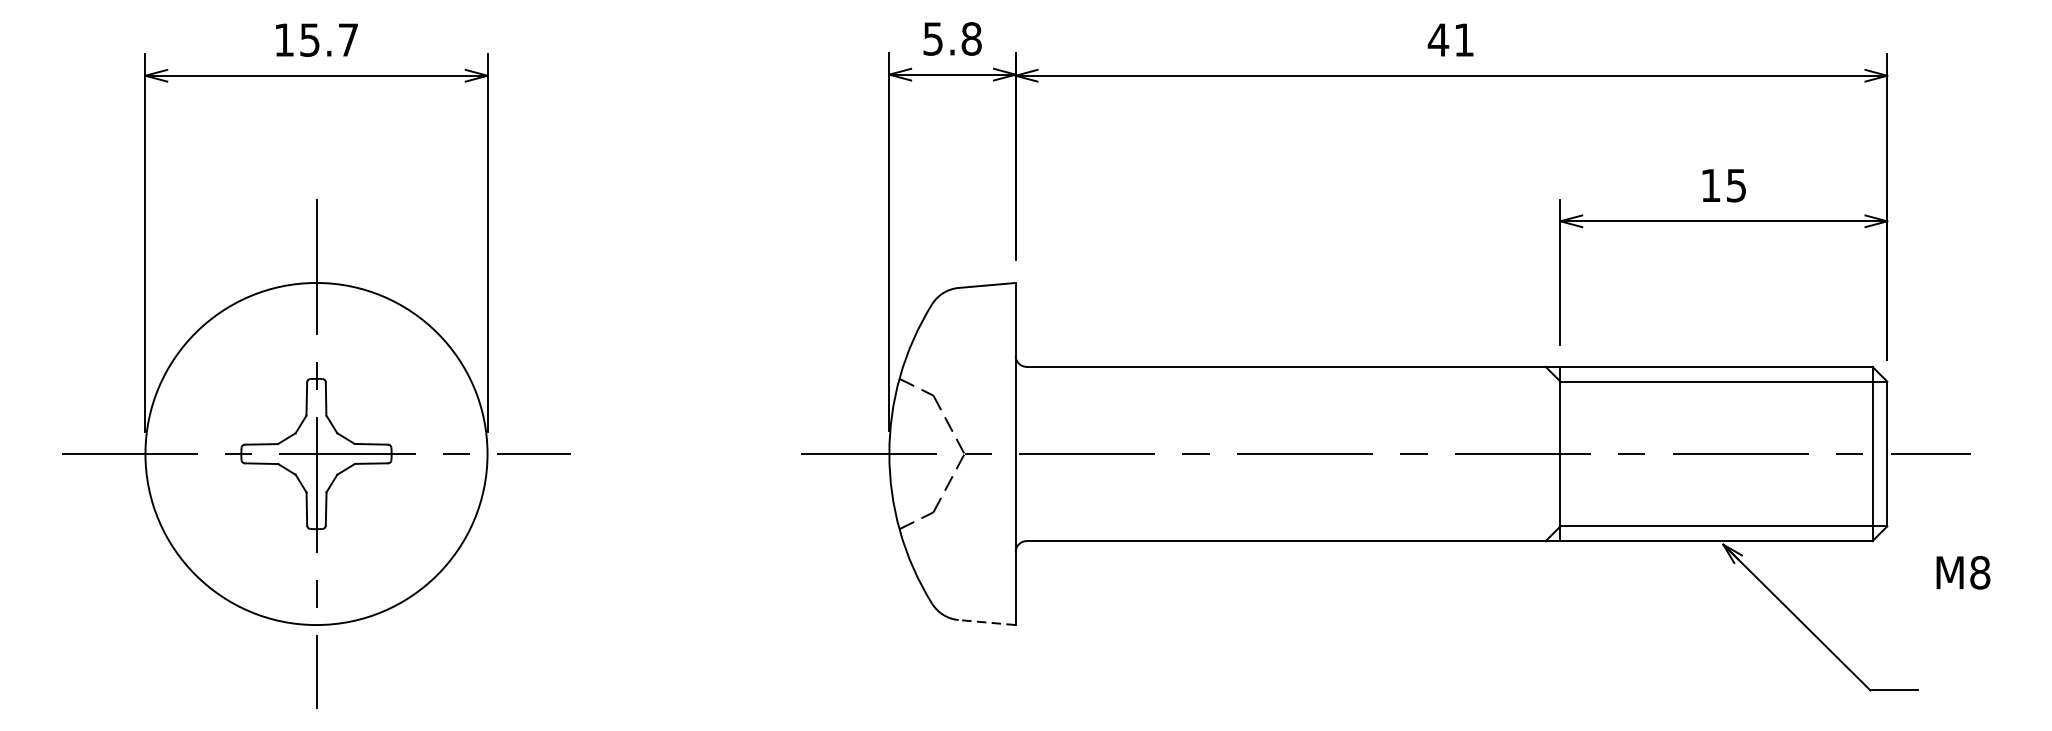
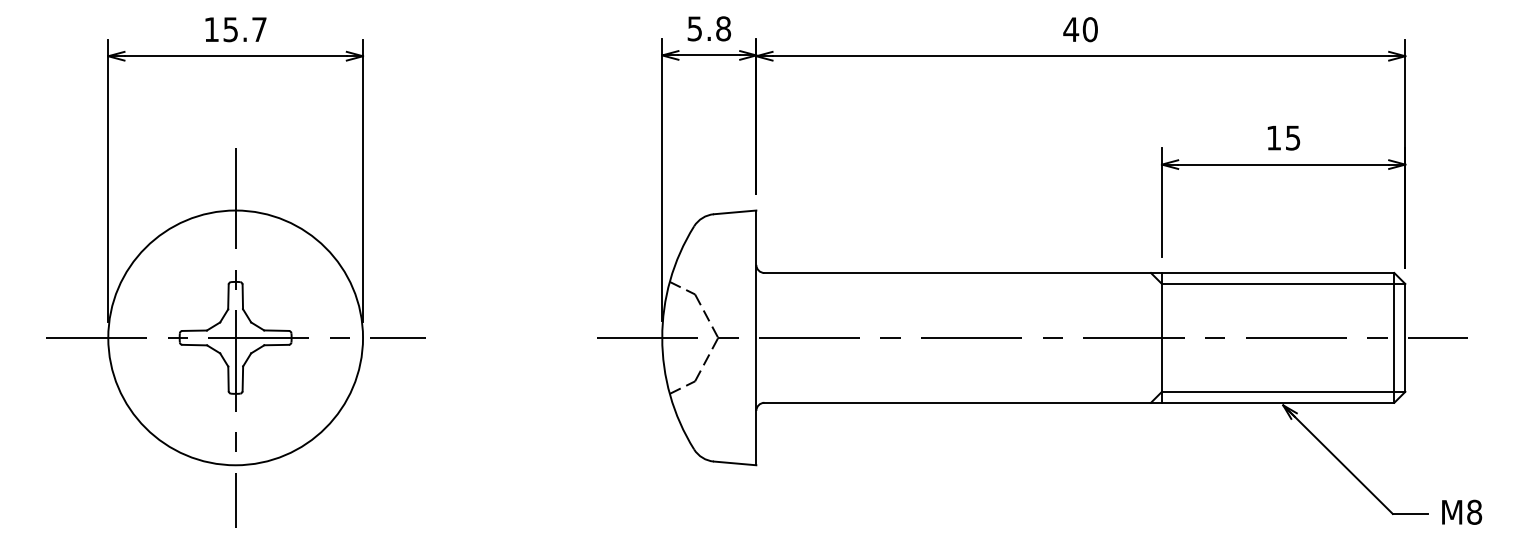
text: (1463, 39) -> (1089, 29), 41 -> 40
text: (1964, 571) -> (1462, 511), moved
line: (986, 622) -> (734, 463), dashed -> solid

